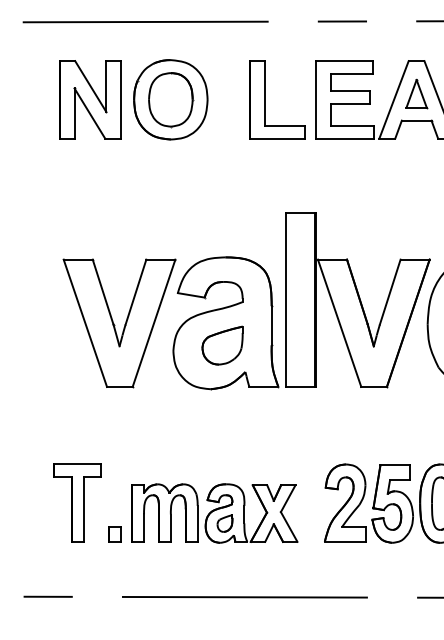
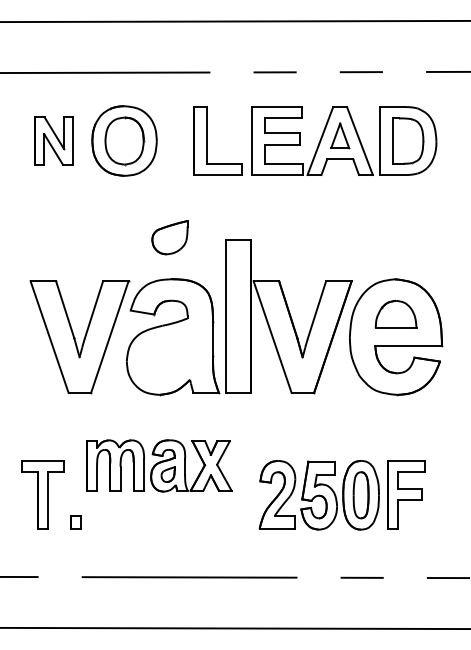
part: (89, 100) -> (53, 141), size x0.7
part: (222, 345) -> (169, 237), moved
part: (215, 513) -> (159, 465), moved

